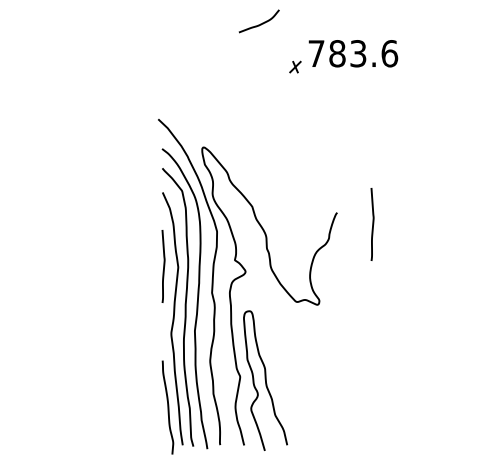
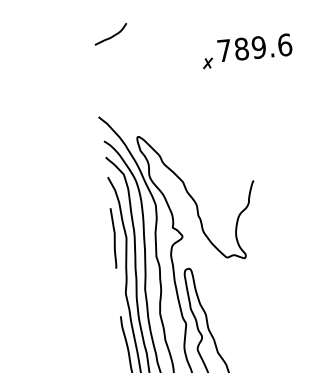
curve: (260, 23) -> (112, 35), moved
text: (358, 53) -> (259, 47), 783.6 -> 789.6
curve: (372, 224) -> (283, 187), removed

